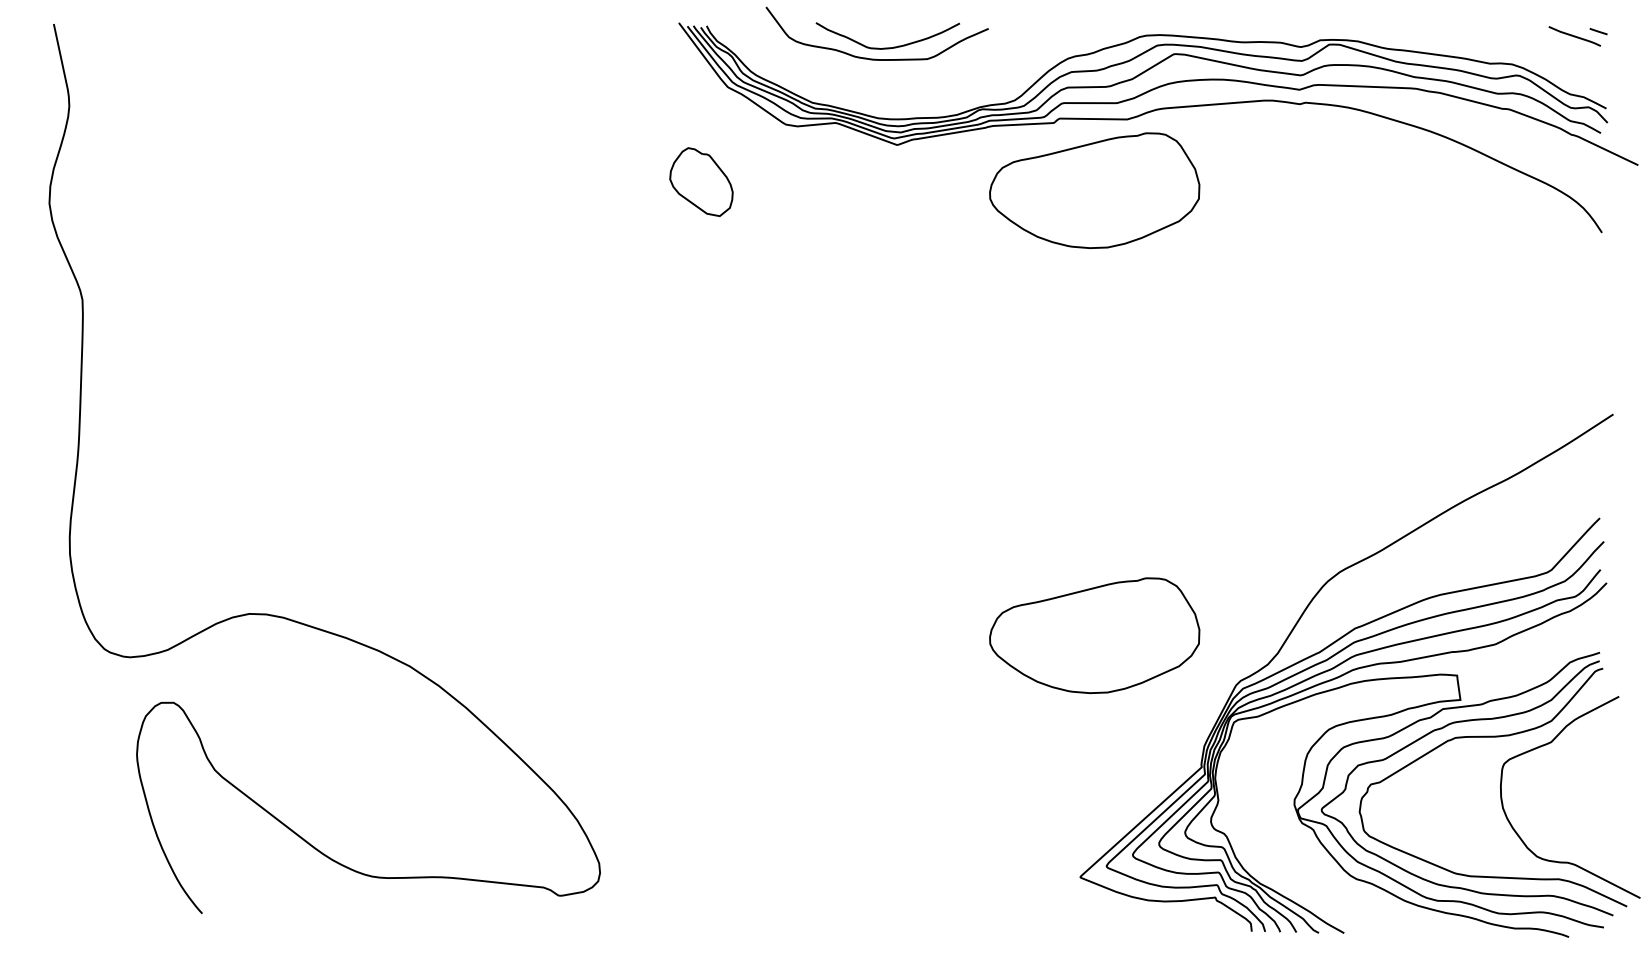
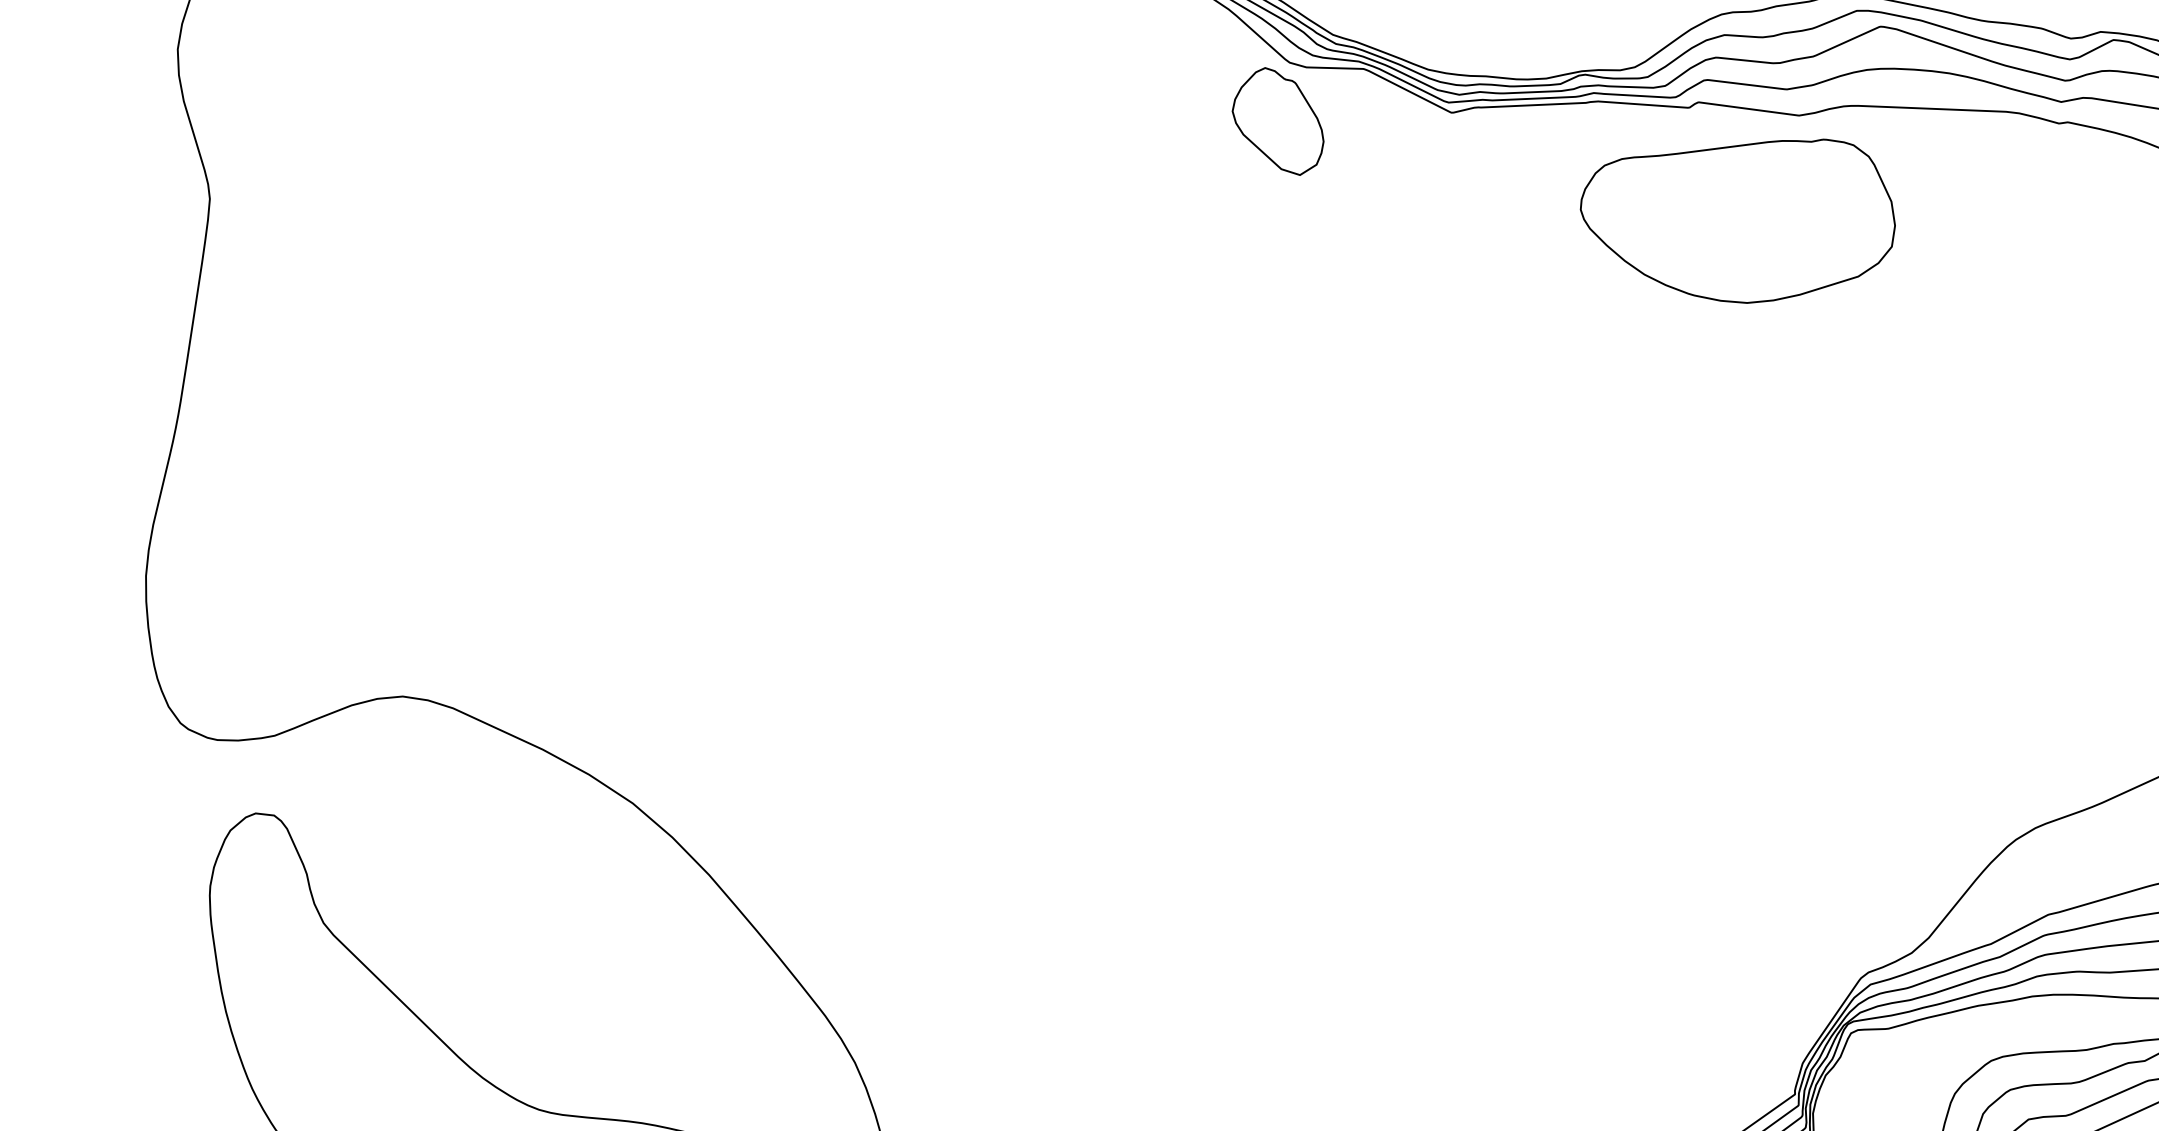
part: (701, 181) -> (1278, 120), moved
part: (1094, 635) -> (1658, 878), removed

